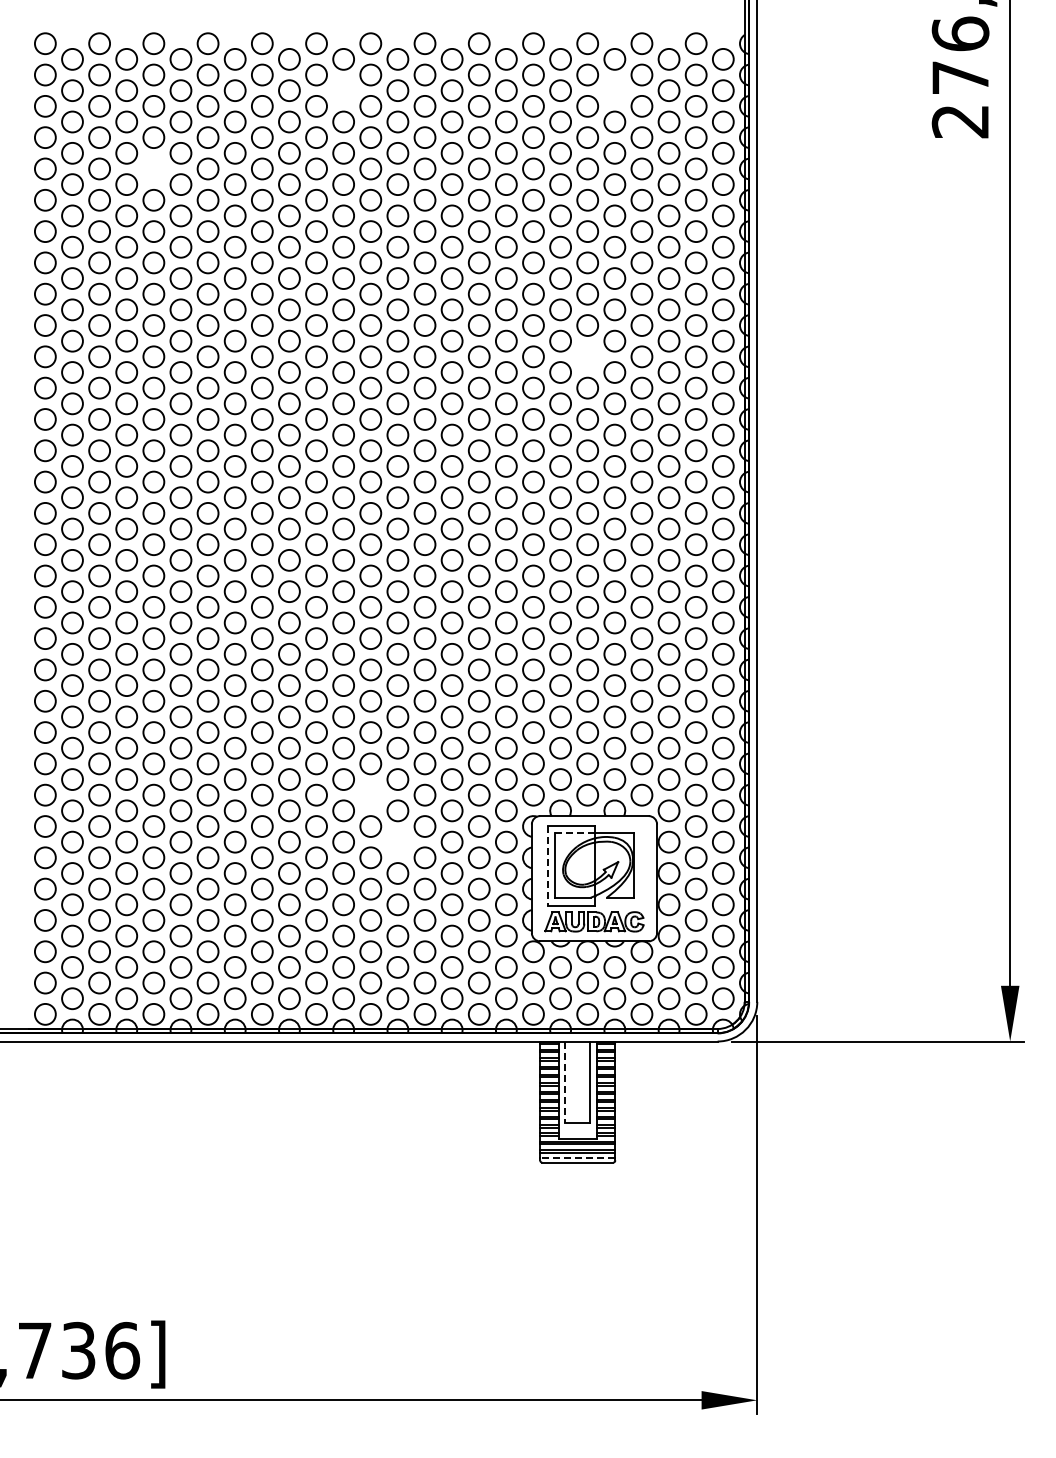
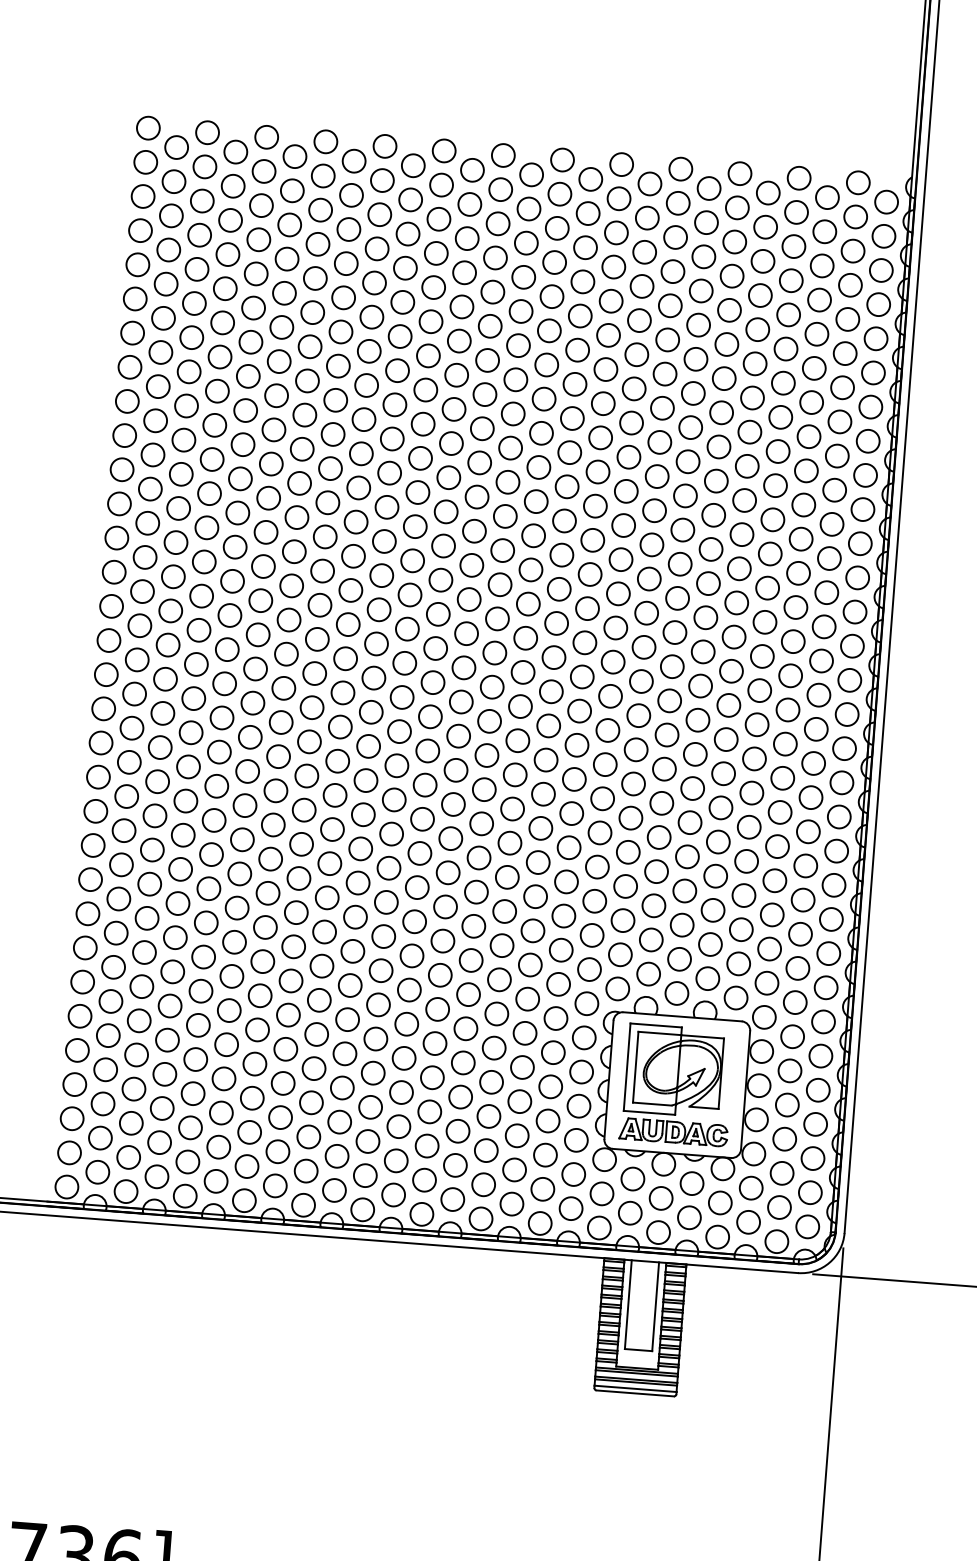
circle: (343, 90) -> (469, 204), added
circle: (614, 90) -> (765, 226), added
circle: (153, 168) -> (255, 273), added
circle: (587, 356) -> (713, 514), added
circle: (370, 794) -> (440, 974), added
line: (574, 832) -> (659, 1033), dashed -> solid
circle: (397, 841) -> (465, 1028), added
line: (547, 866) -> (627, 1067), dashed -> solid
line: (565, 1082) -> (628, 1305), dashed -> solid
line: (577, 1158) -> (635, 1388), dashed -> solid

